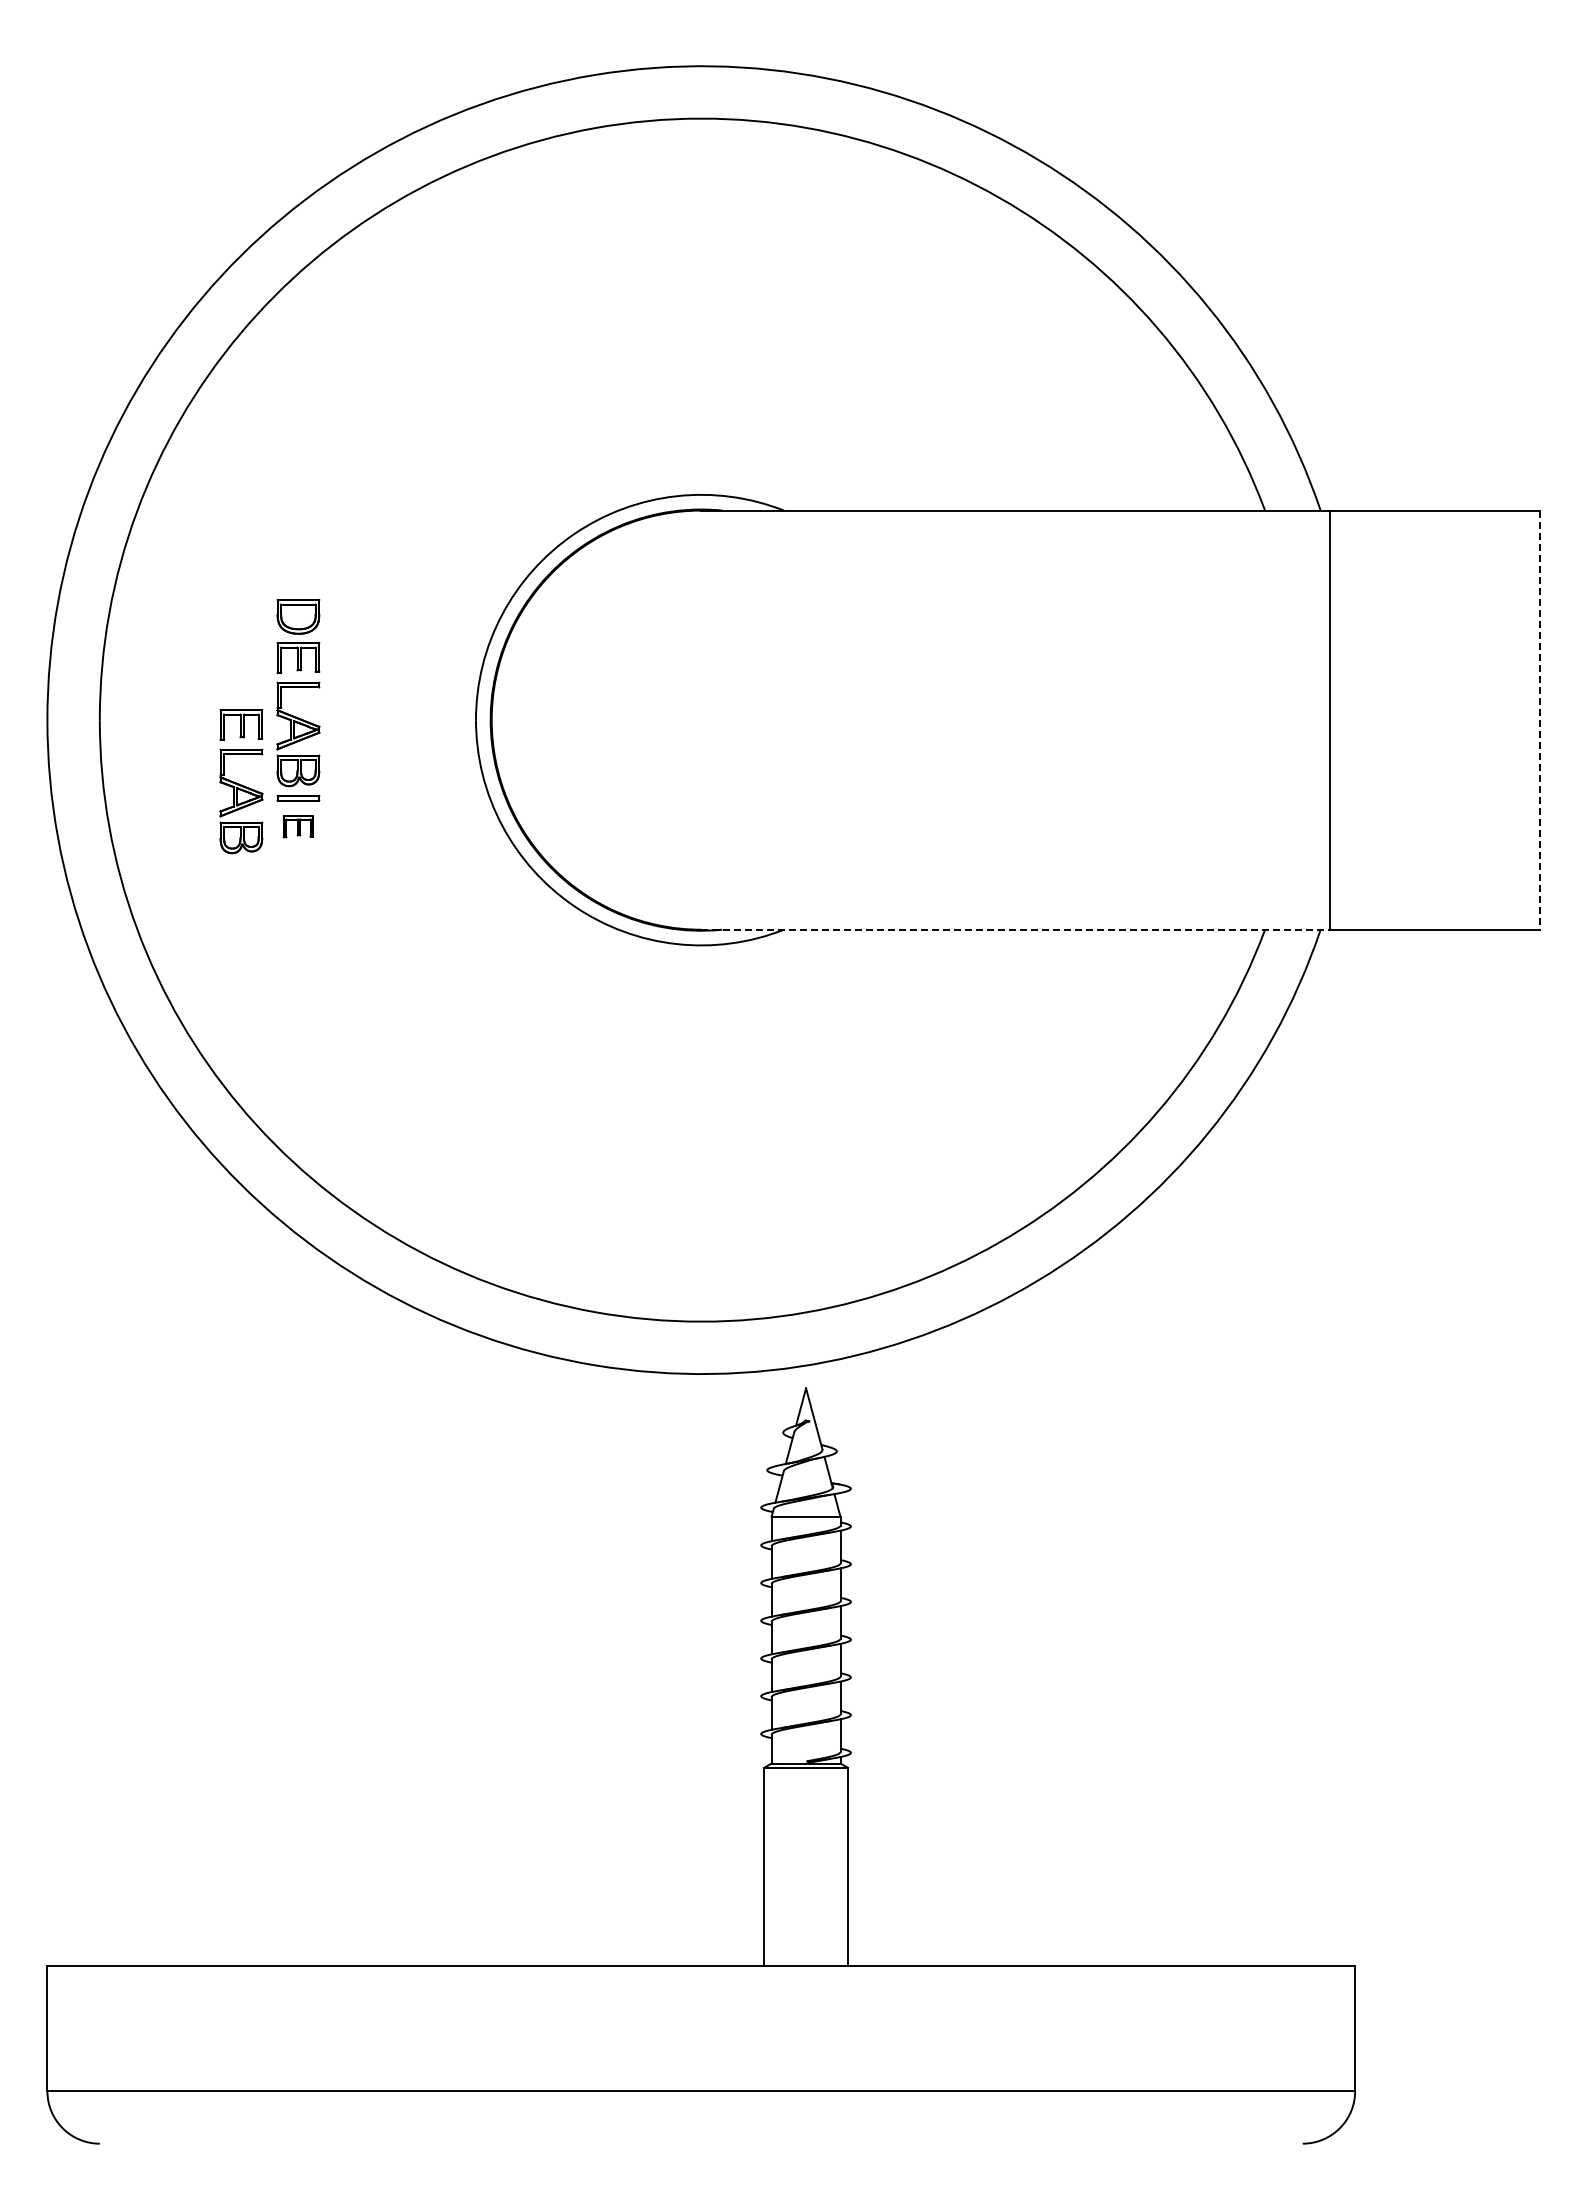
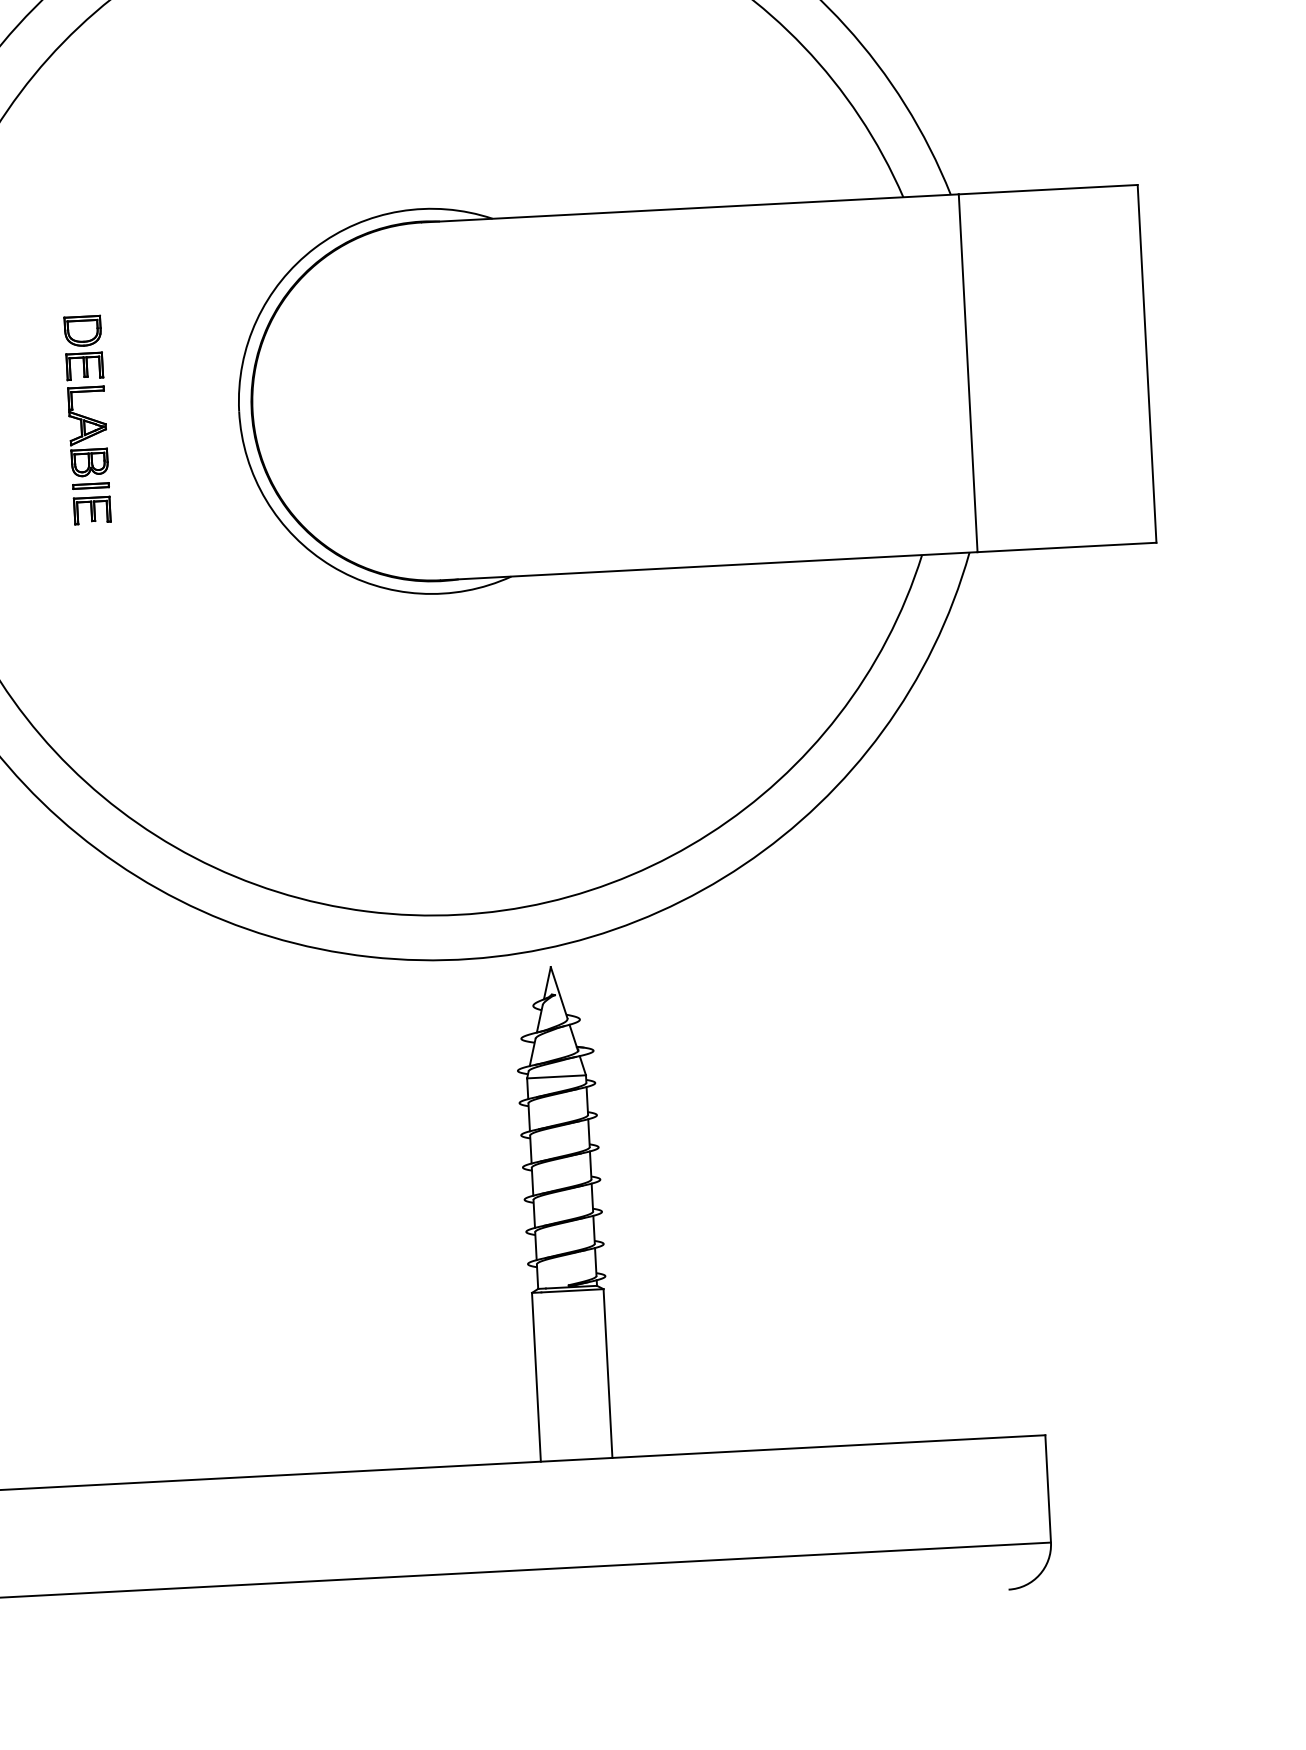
line: (1539, 720) -> (1147, 364), dashed -> solid
part: (241, 781) -> (41, 474), removed
part: (298, 826) -> (92, 510), size x1.43
line: (1016, 929) -> (709, 565), dashed -> solid

